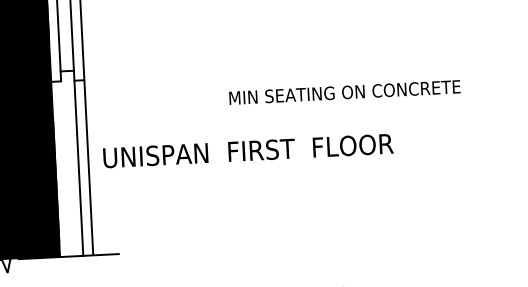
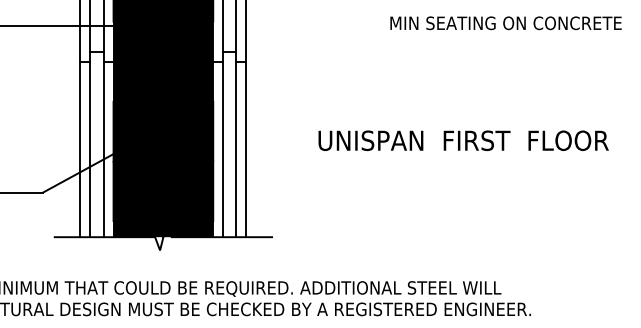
text: (344, 92) -> (505, 23), moved
text: (248, 150) -> (463, 140), moved
line: (65, 168) -> (223, 149), added

